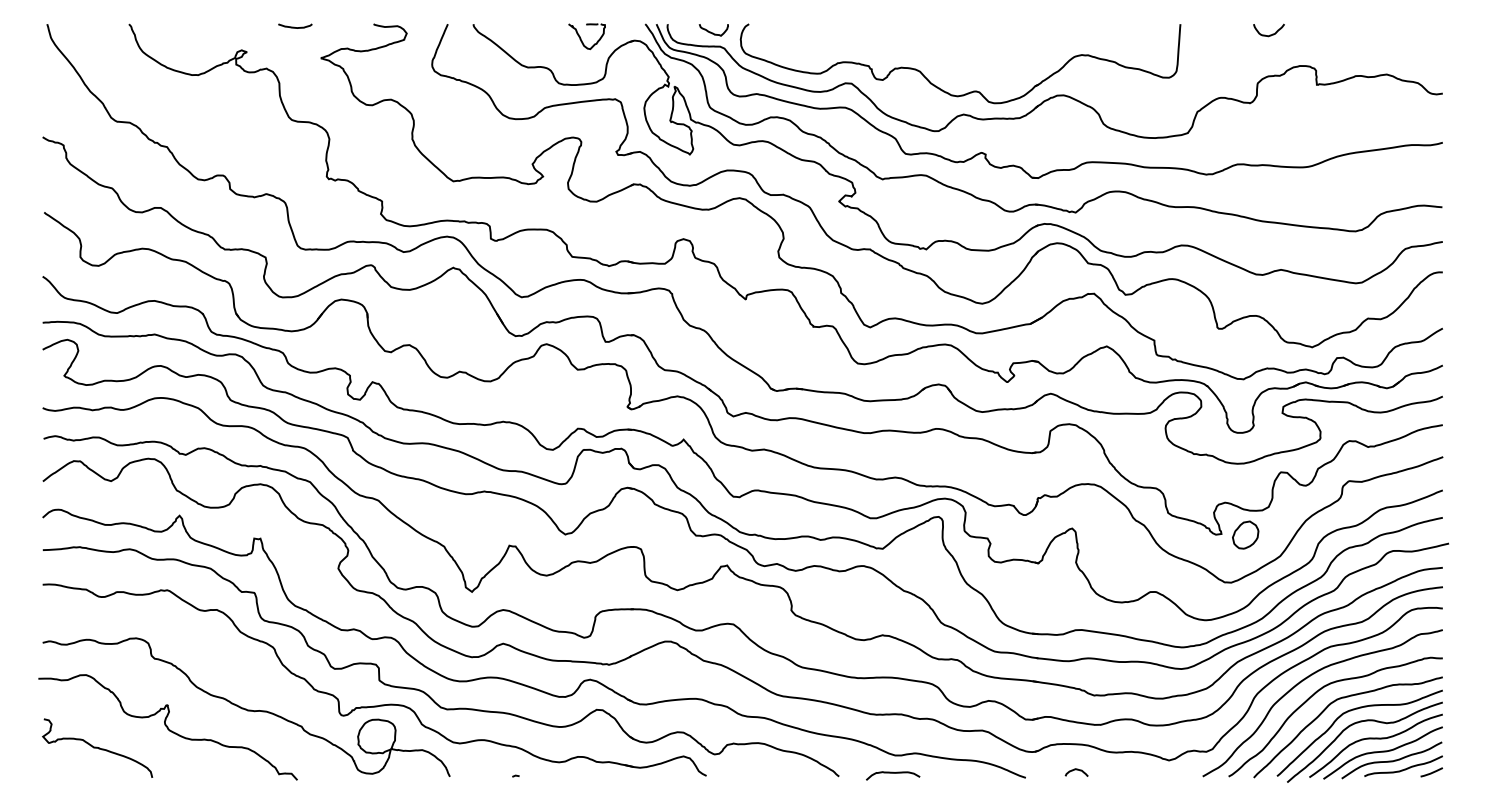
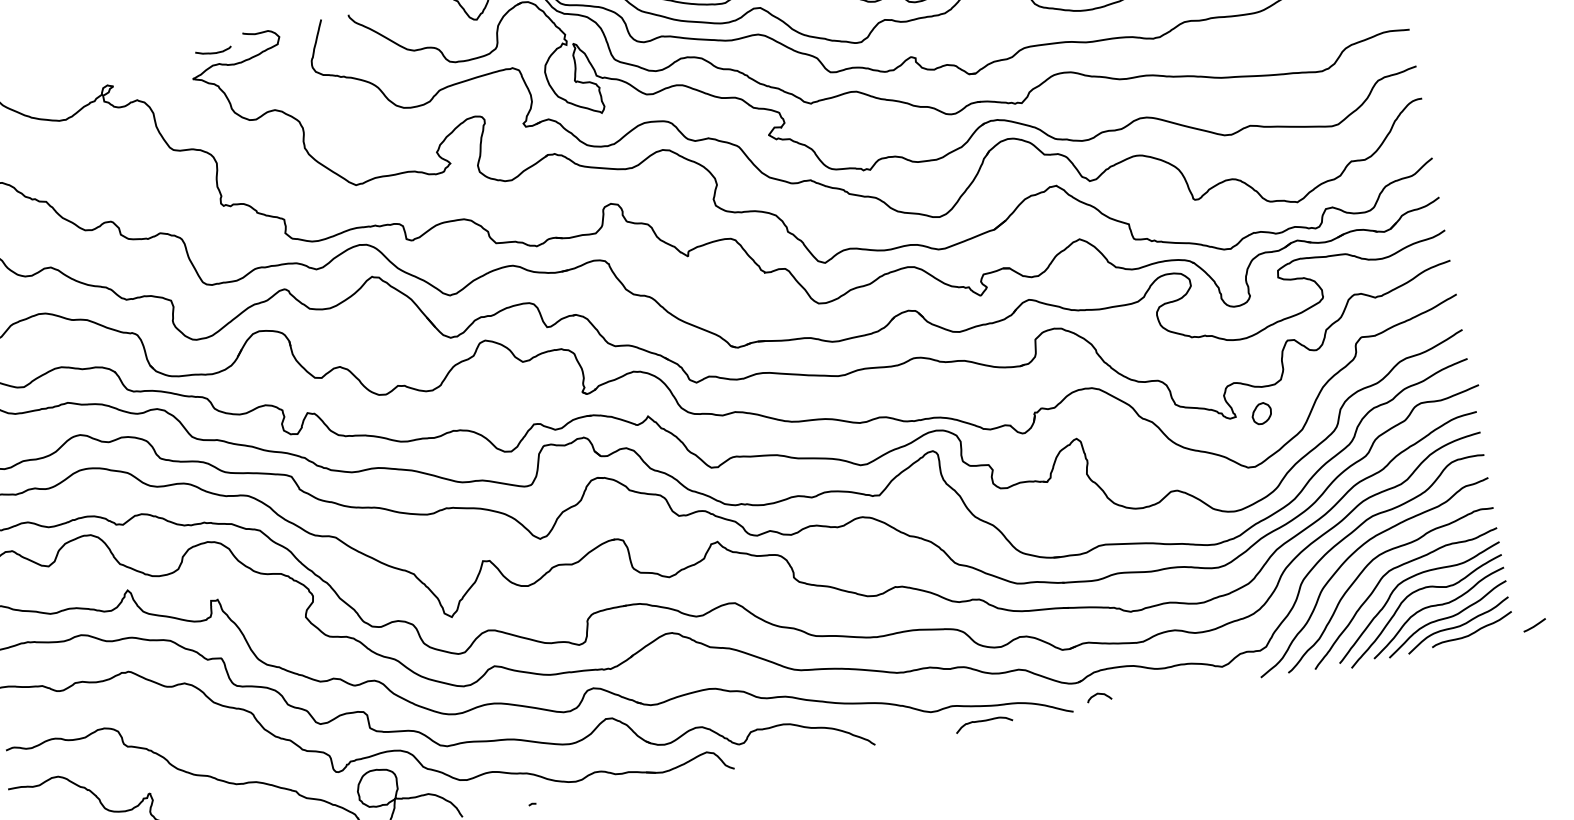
curve: (294, 26) -> (212, 51), moved
part: (1245, 534) -> (1261, 413), size x0.7
curve: (1076, 770) -> (1098, 694), moved
line: (1431, 772) -> (1534, 625), moved
curve: (893, 773) -> (984, 721), moved

